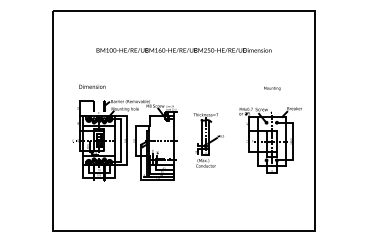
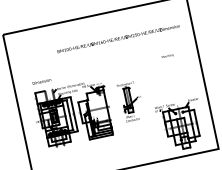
text: (183, 50) -> (118, 38), moved
part: (270, 140) -> (181, 125), moved

